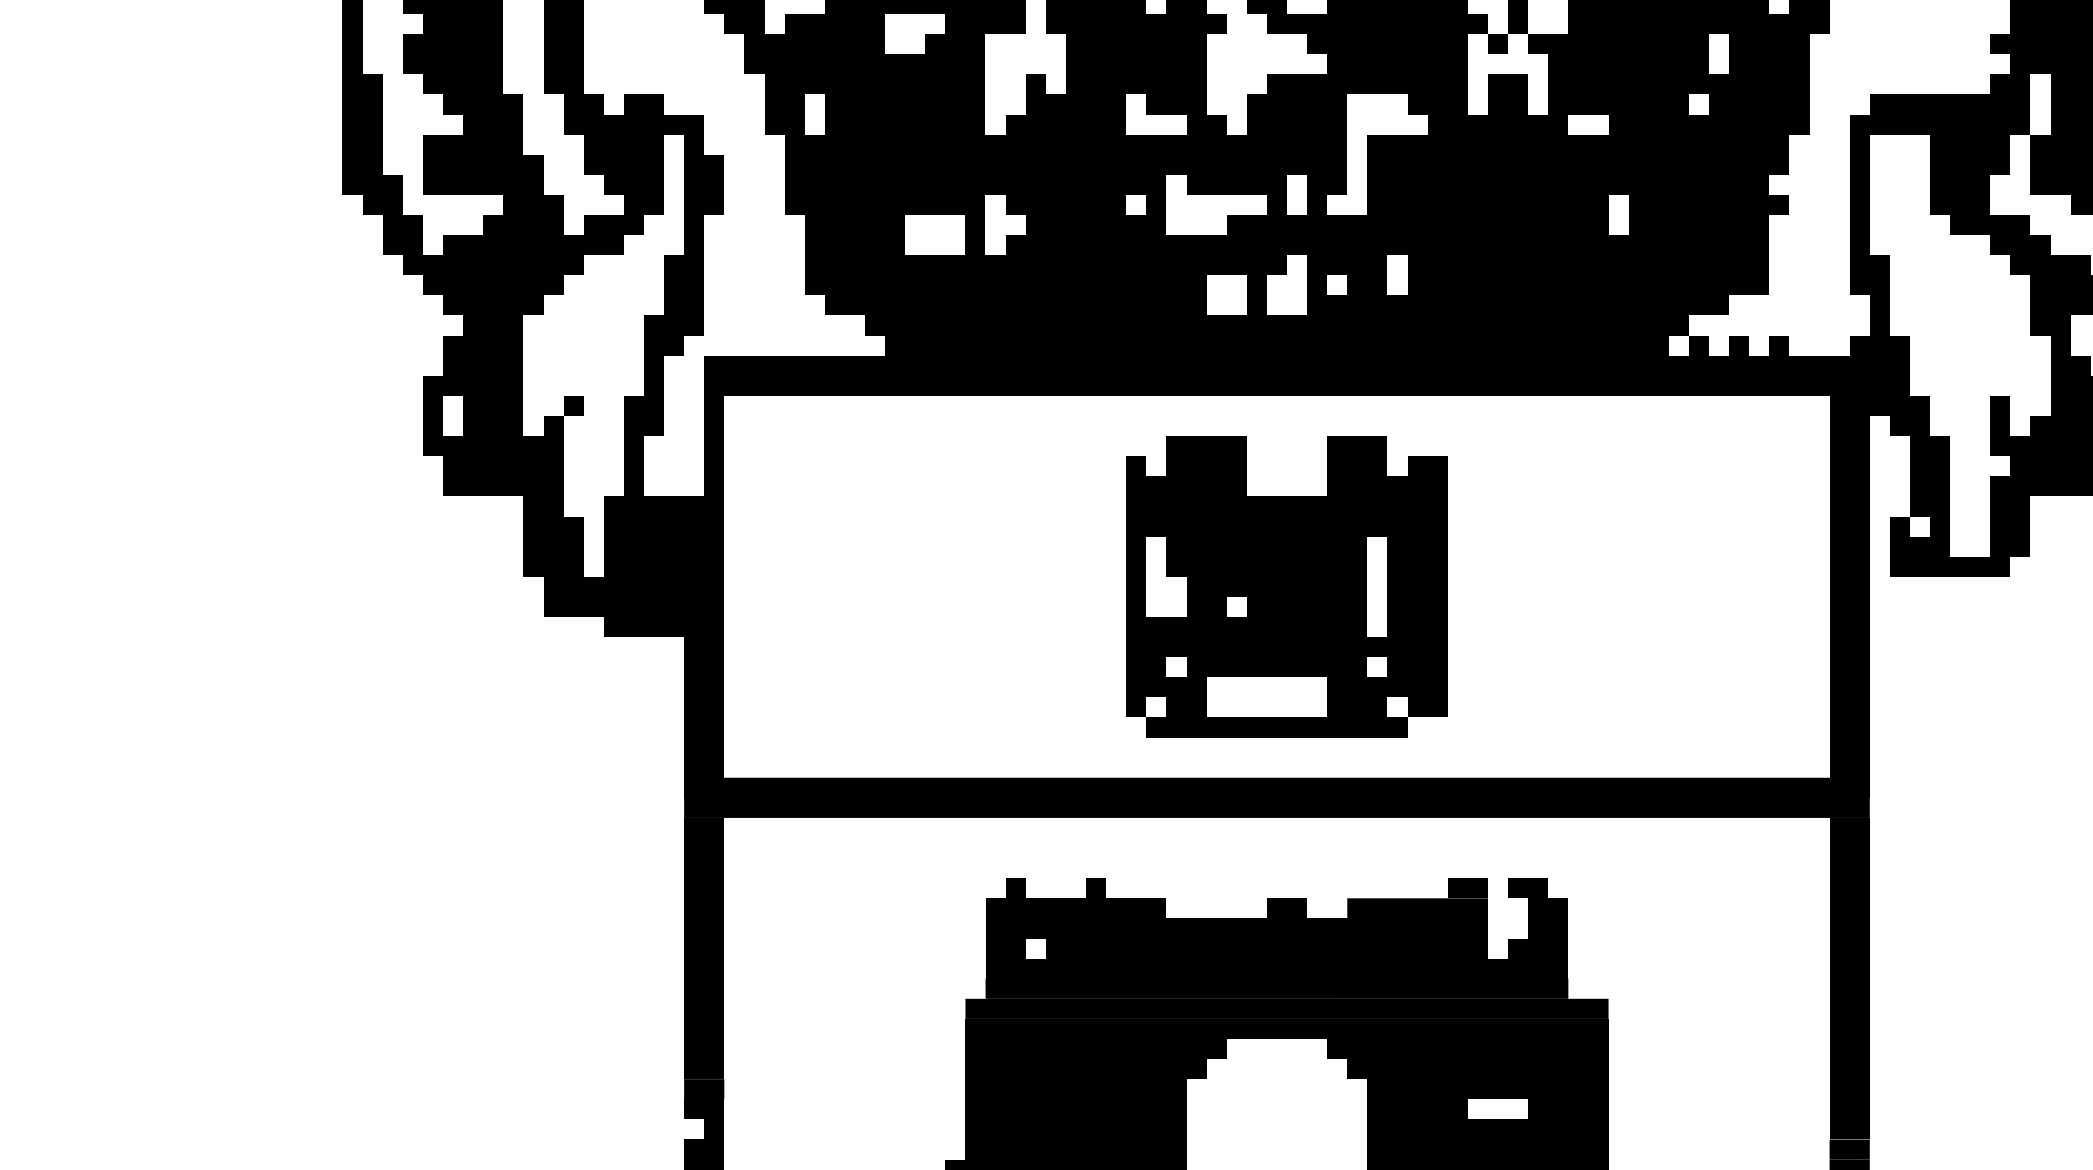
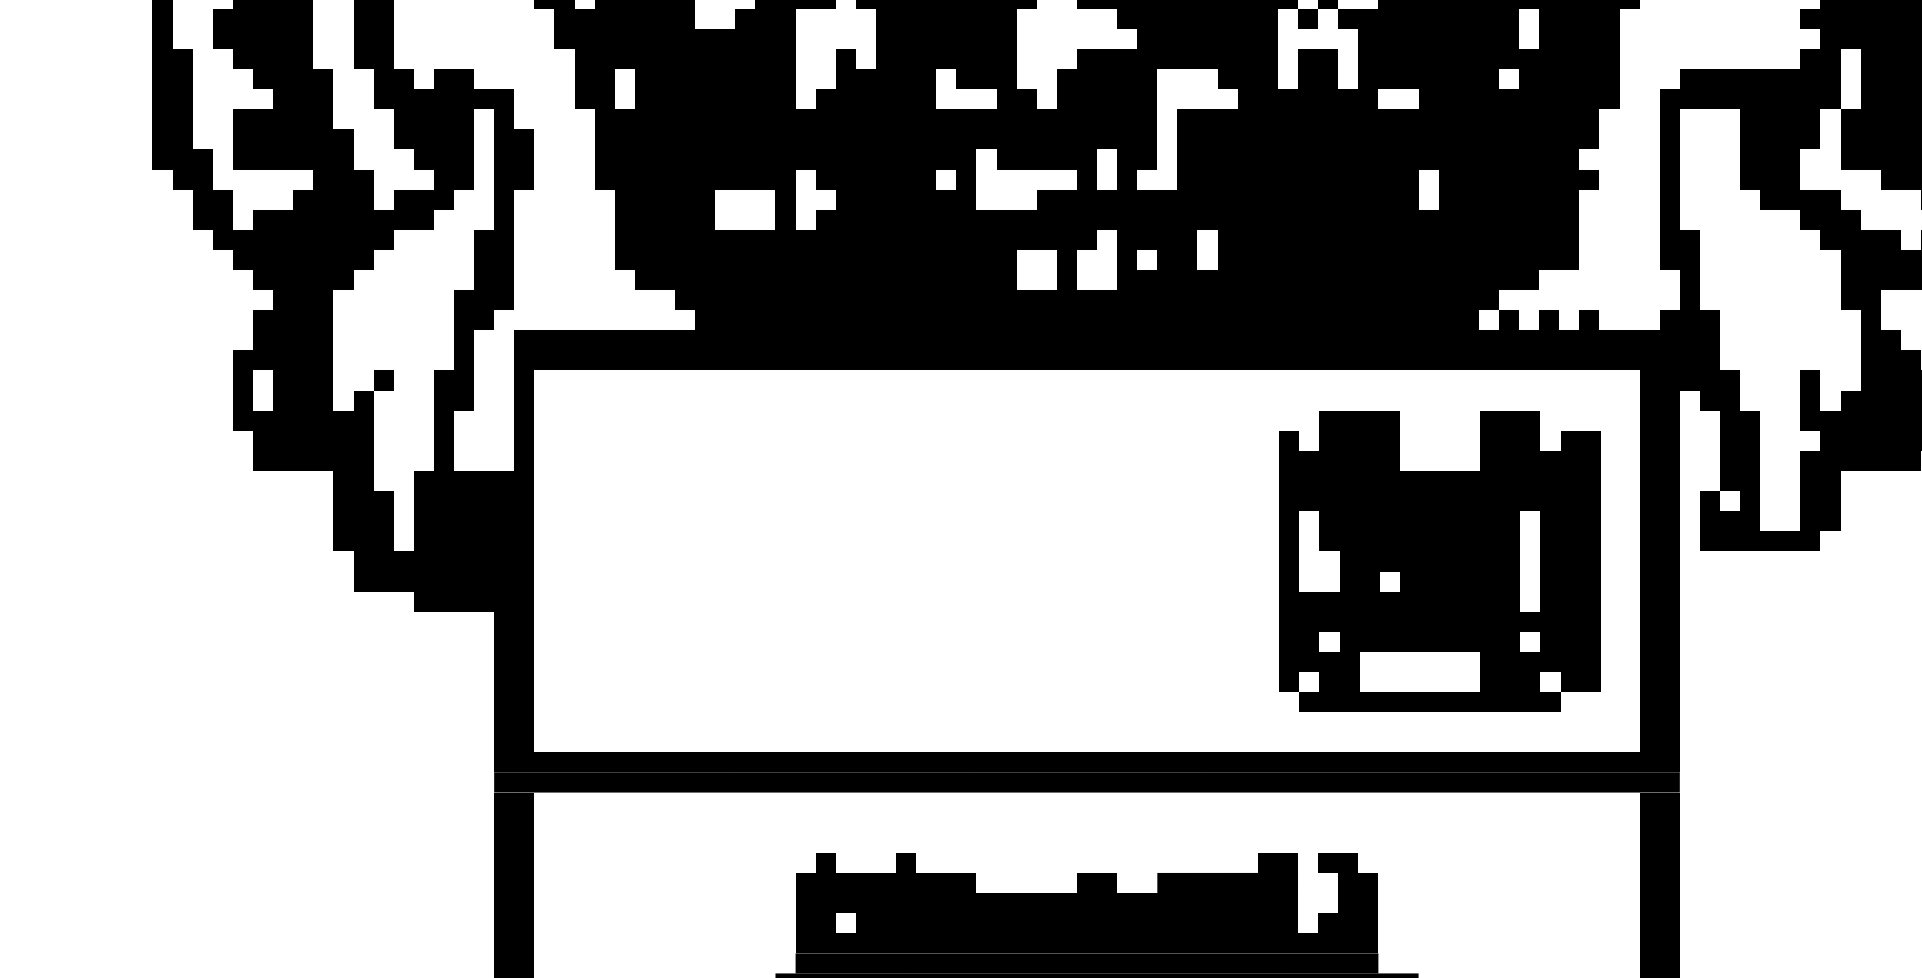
part: (1286, 586) -> (1439, 561), moved

